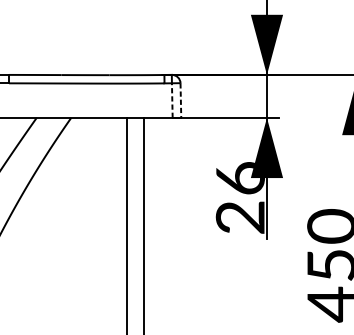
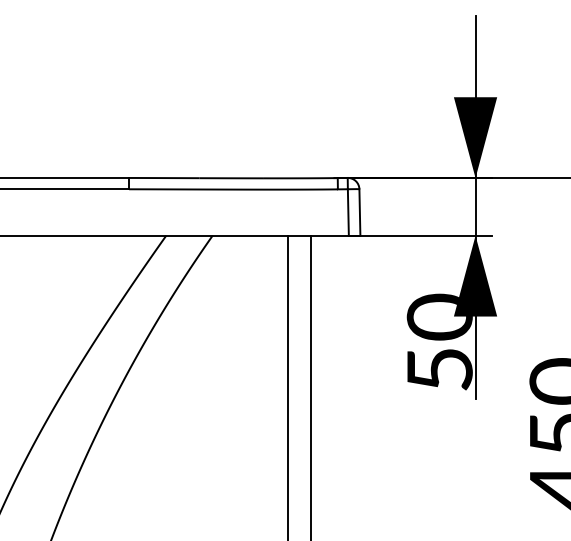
line: (172, 99) -> (348, 211), dashed -> solid
line: (180, 100) -> (359, 212), dashed -> solid
text: (240, 197) -> (439, 342), 26 -> 50

